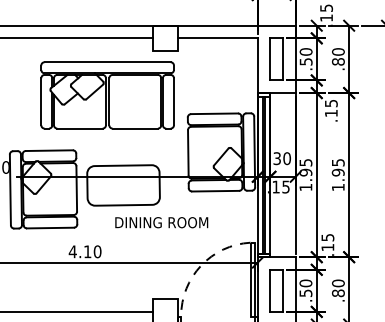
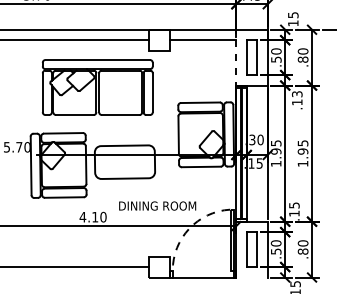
line: (258, 65) -> (236, 62), solid -> dashed
part: (107, 95) -> (97, 87), moved
text: (330, 102) -> (296, 93), .15 -> .13
text: (161, 222) -> (157, 205), moved

